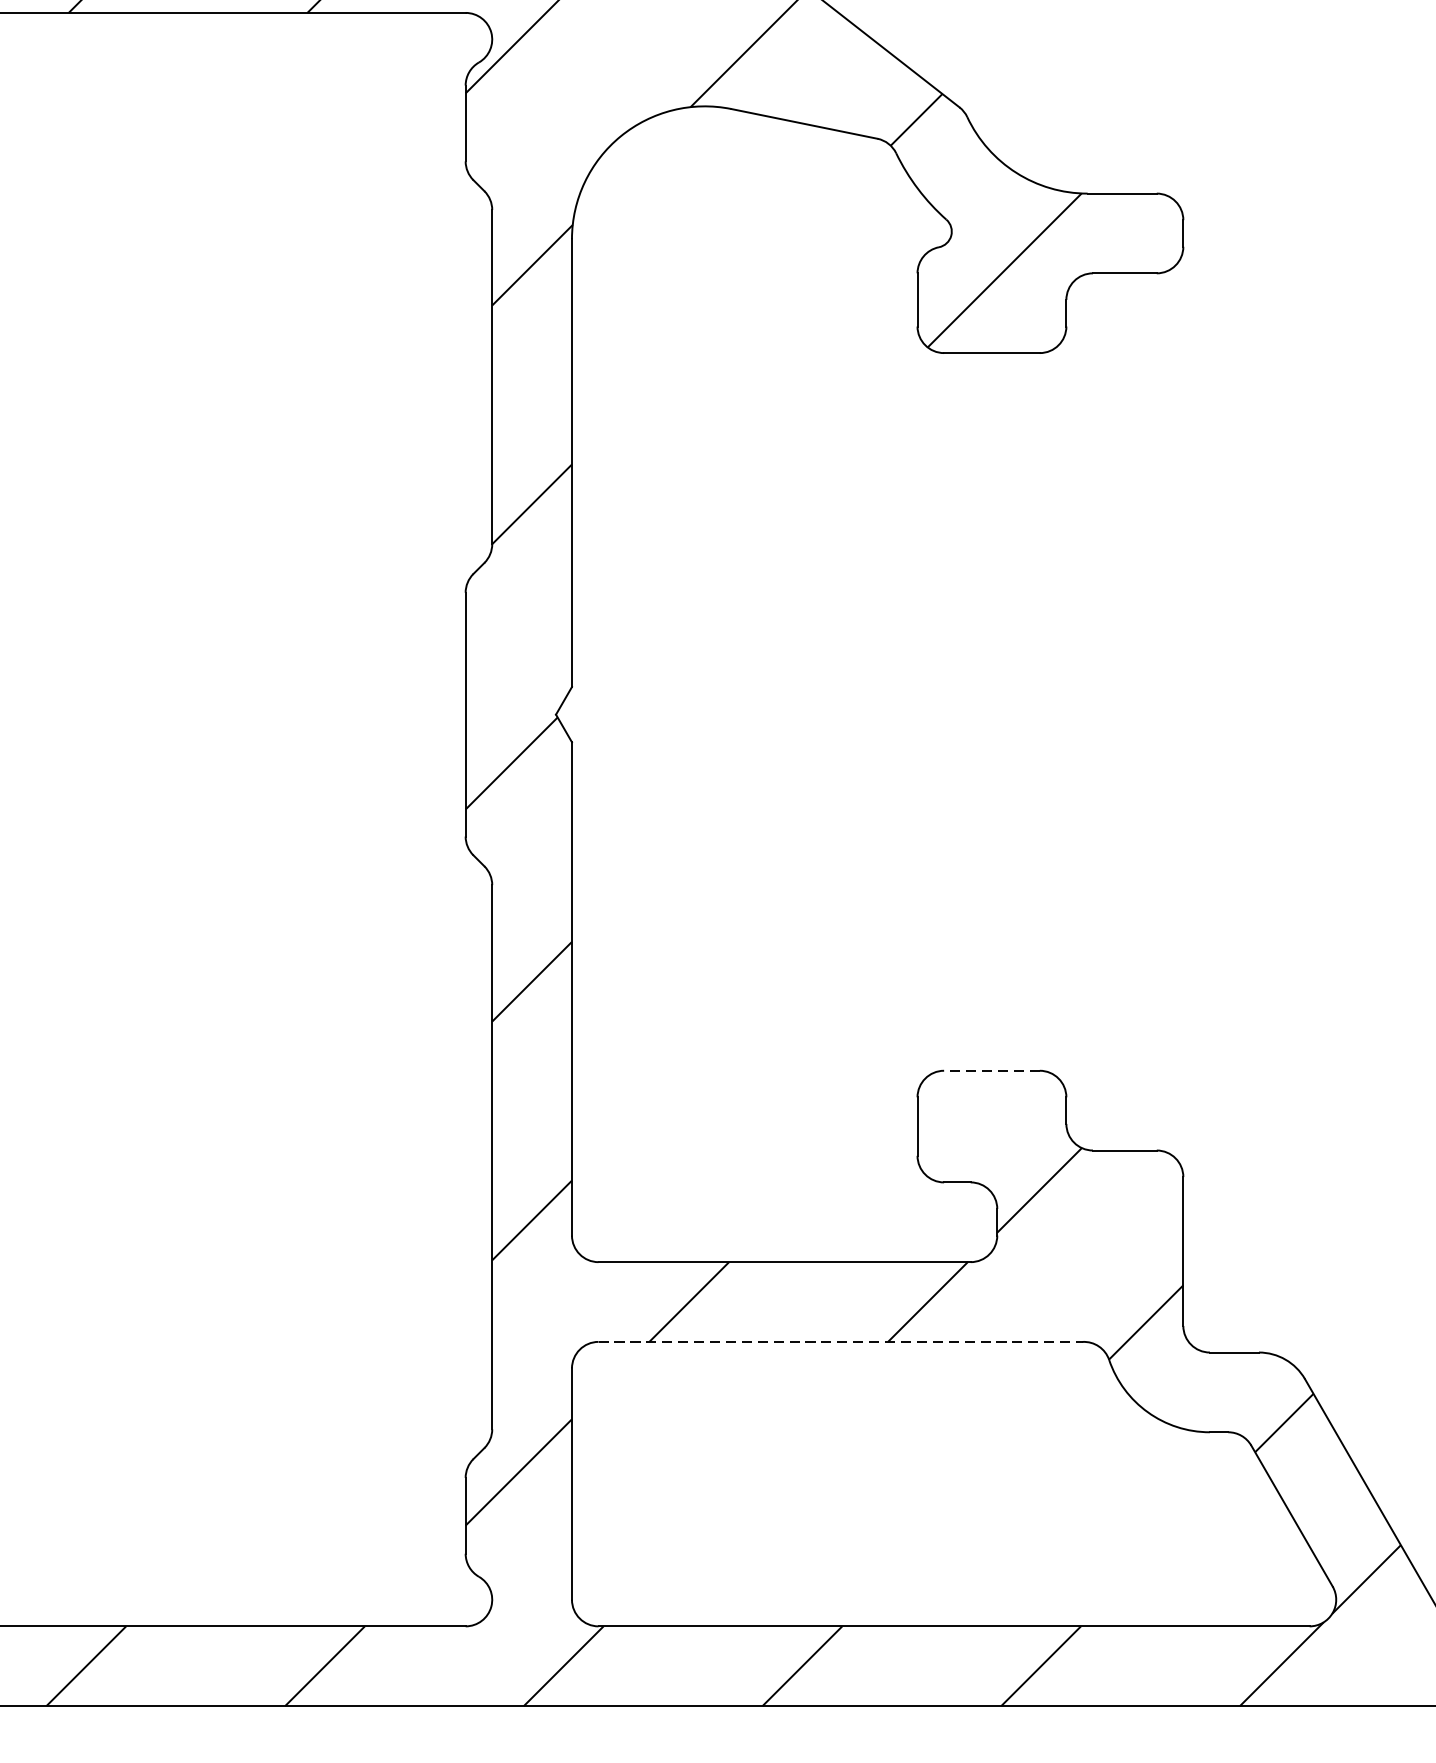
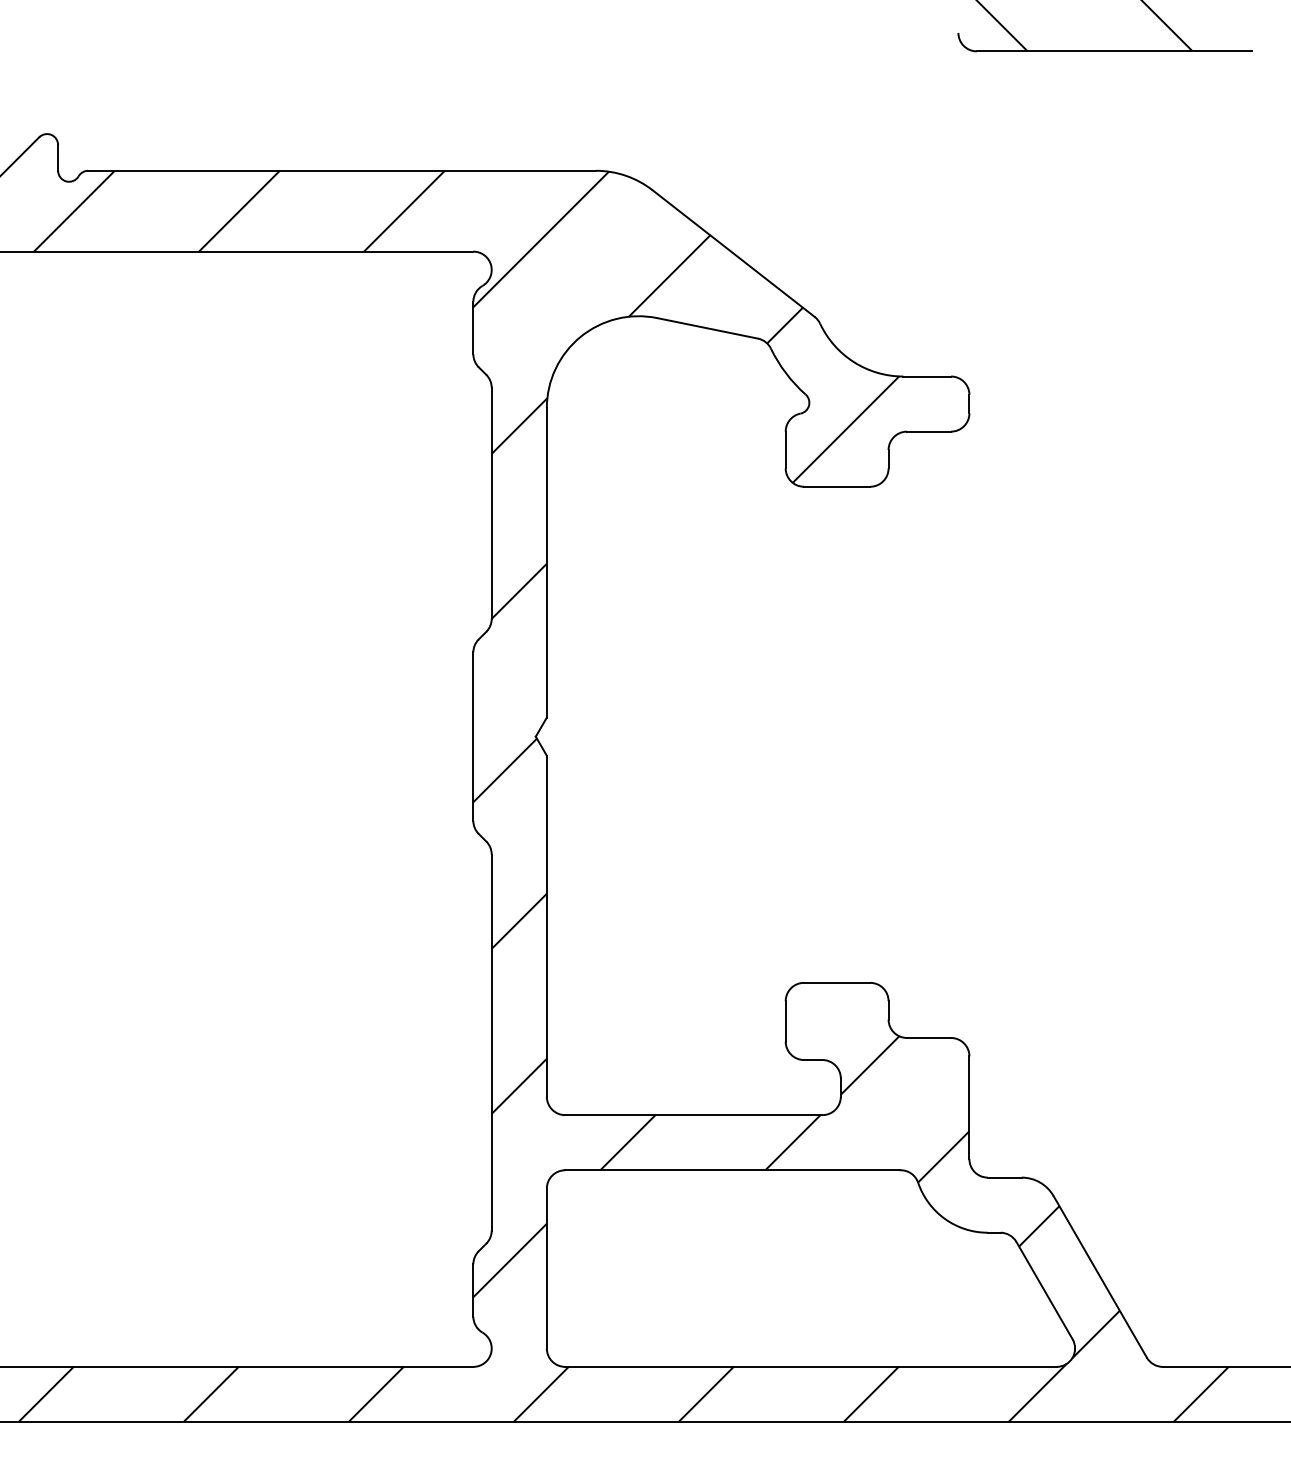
line: (991, 1070) -> (836, 982), dashed -> solid
line: (840, 1342) -> (732, 1170), dashed -> solid

